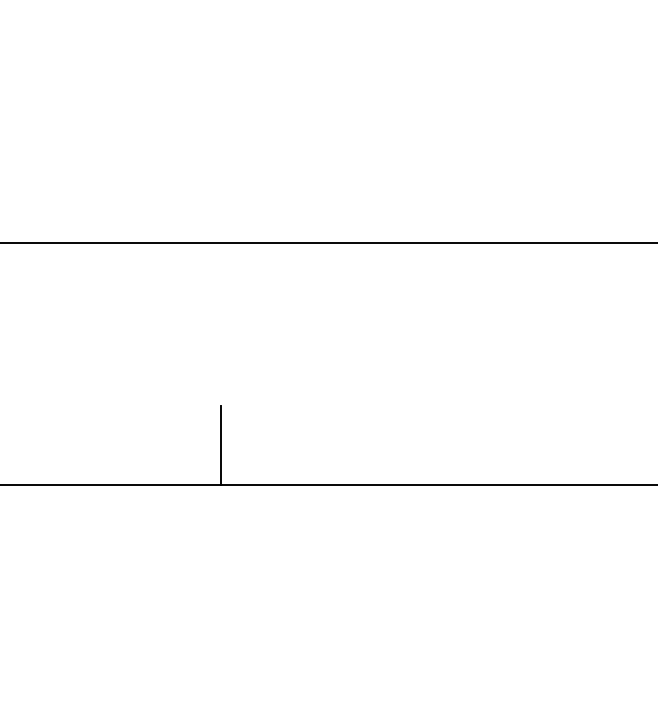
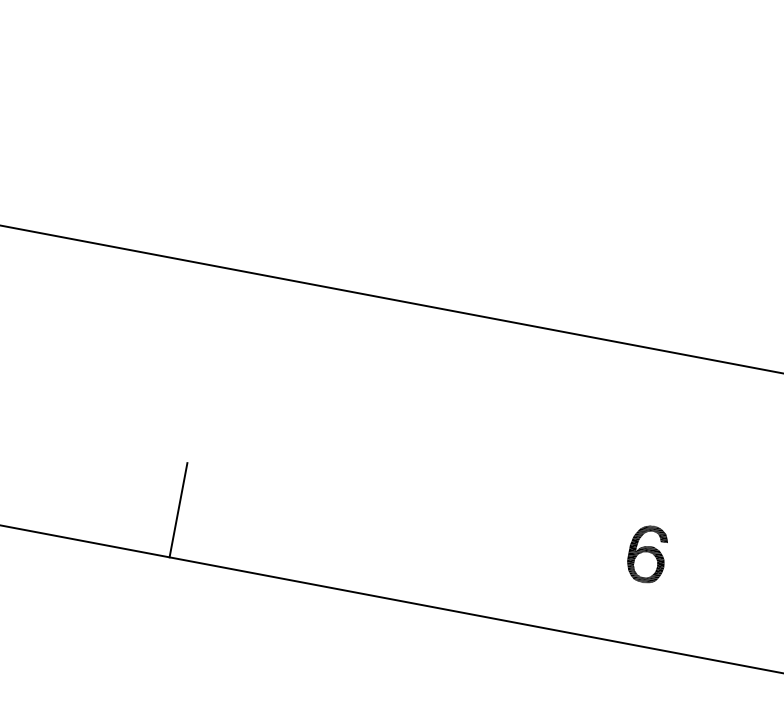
part: (604, 409) -> (646, 553), added

